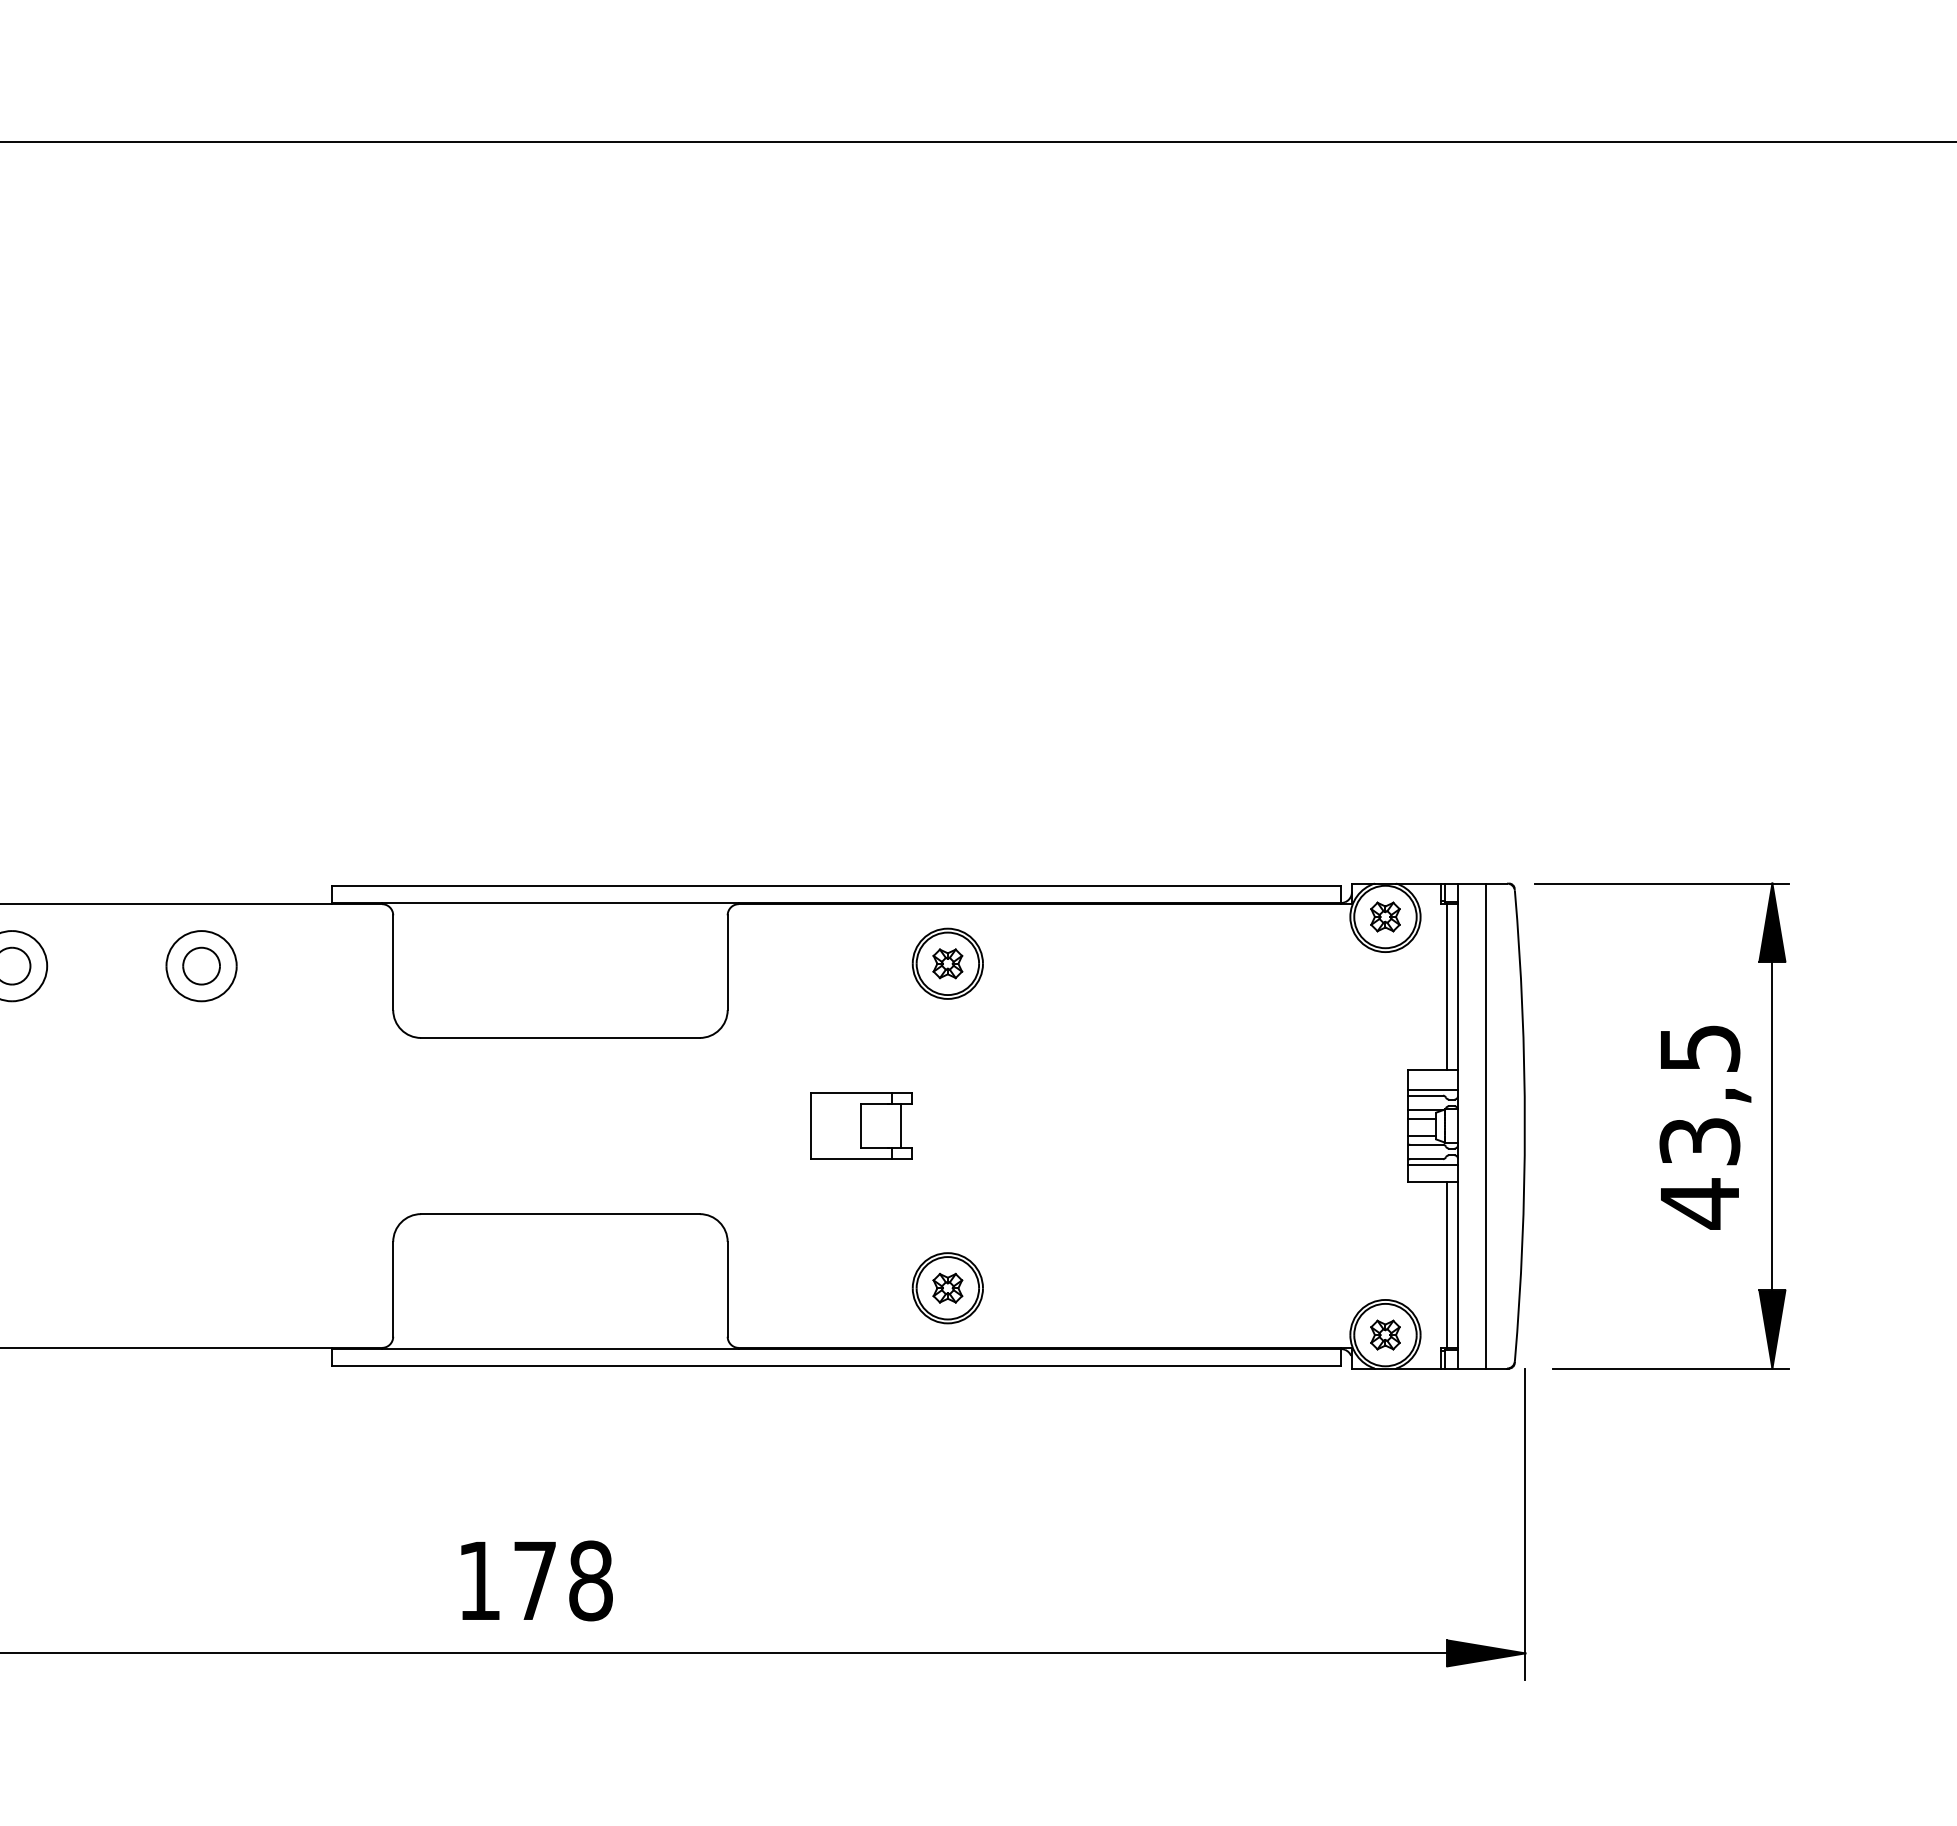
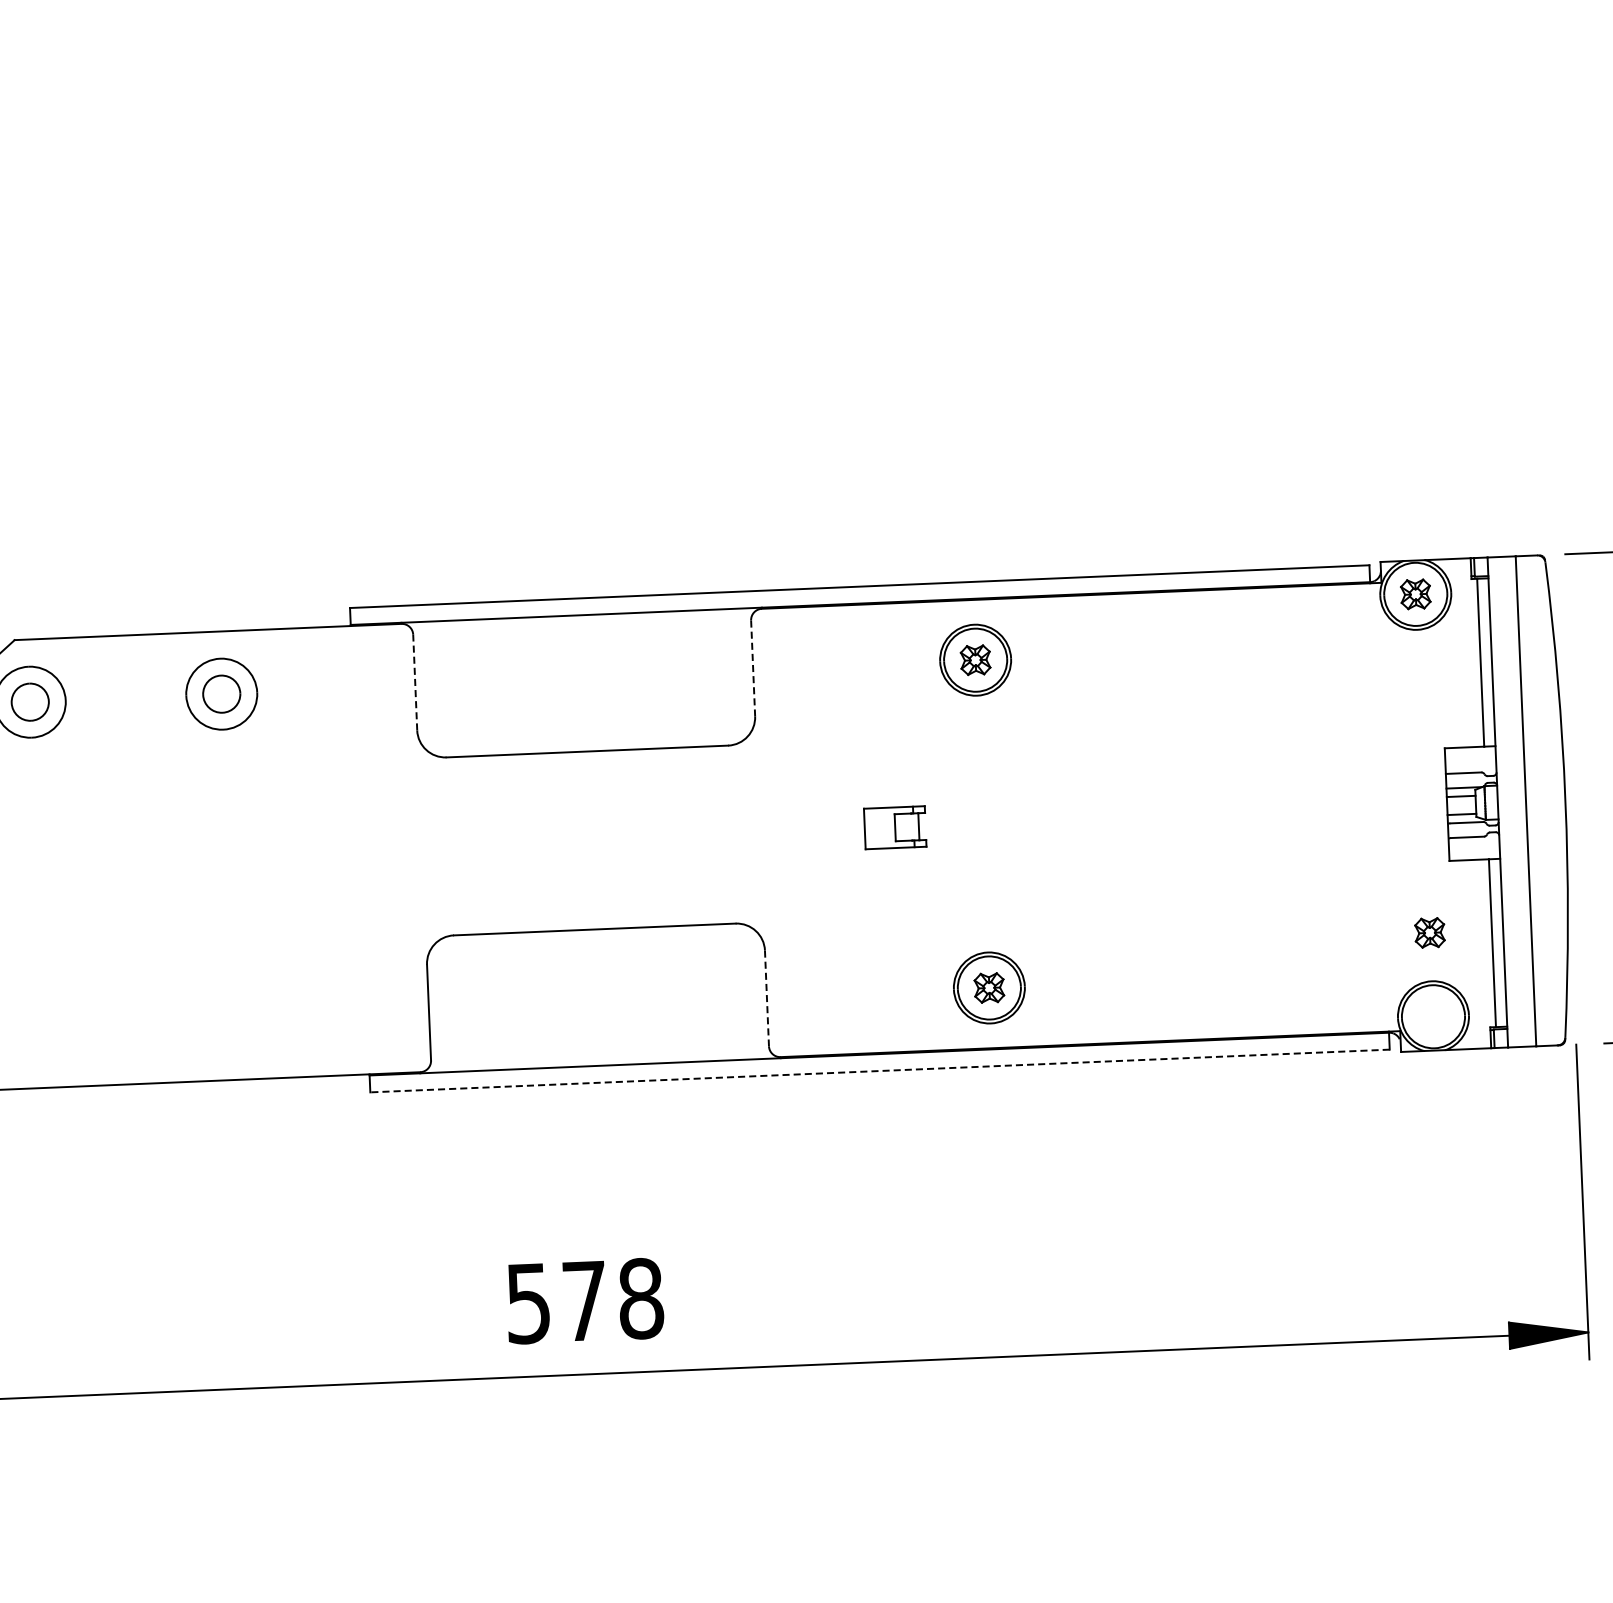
line: (393, 962) -> (415, 682), solid -> dashed
line: (727, 963) -> (752, 669), solid -> dashed
line: (1432, 1090) -> (1470, 767), removed
part: (861, 1125) -> (895, 827), size x0.6
line: (1432, 1164) -> (1473, 842), removed
line: (727, 1289) -> (766, 998), solid -> dashed
part: (1385, 1334) -> (1429, 932), moved
line: (835, 1365) -> (879, 1070), solid -> dashed
text: (478, 1581) -> (527, 1304), 178 -> 578

